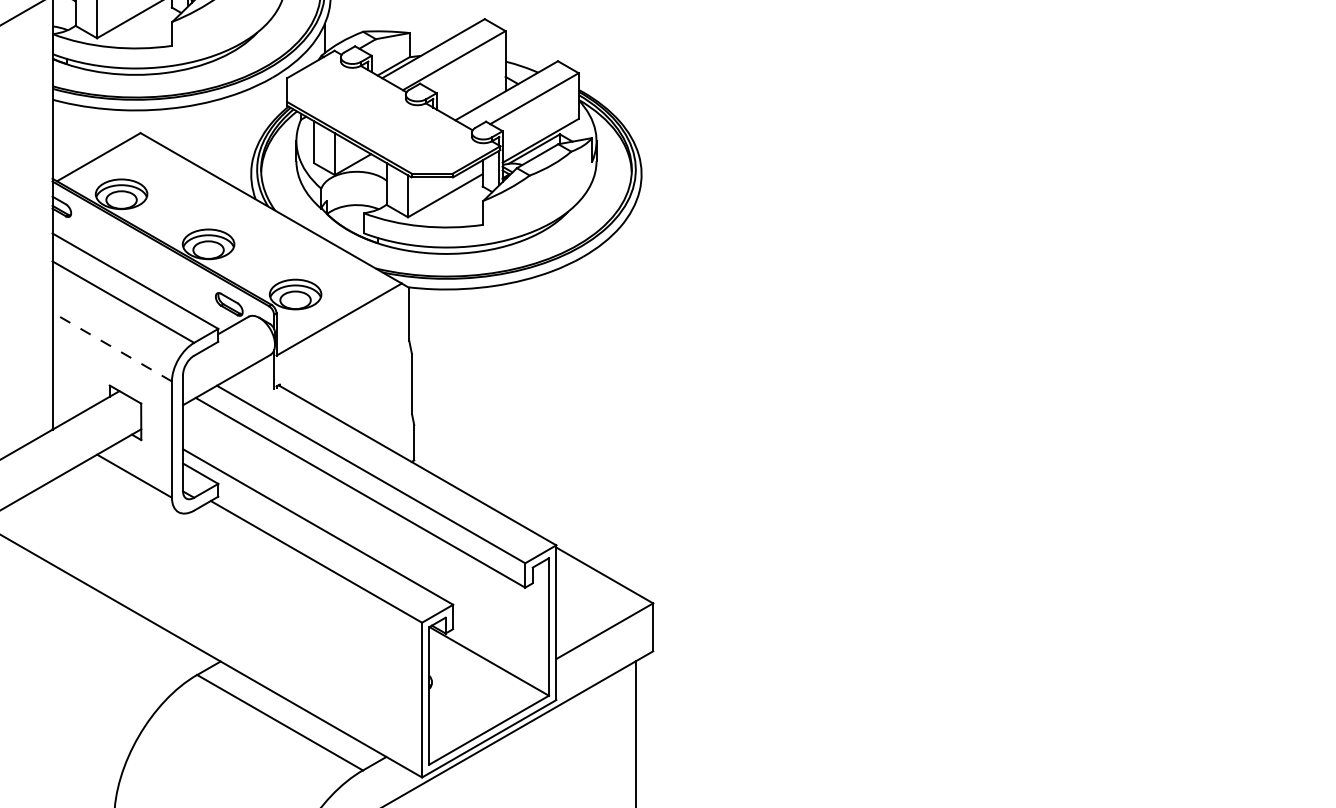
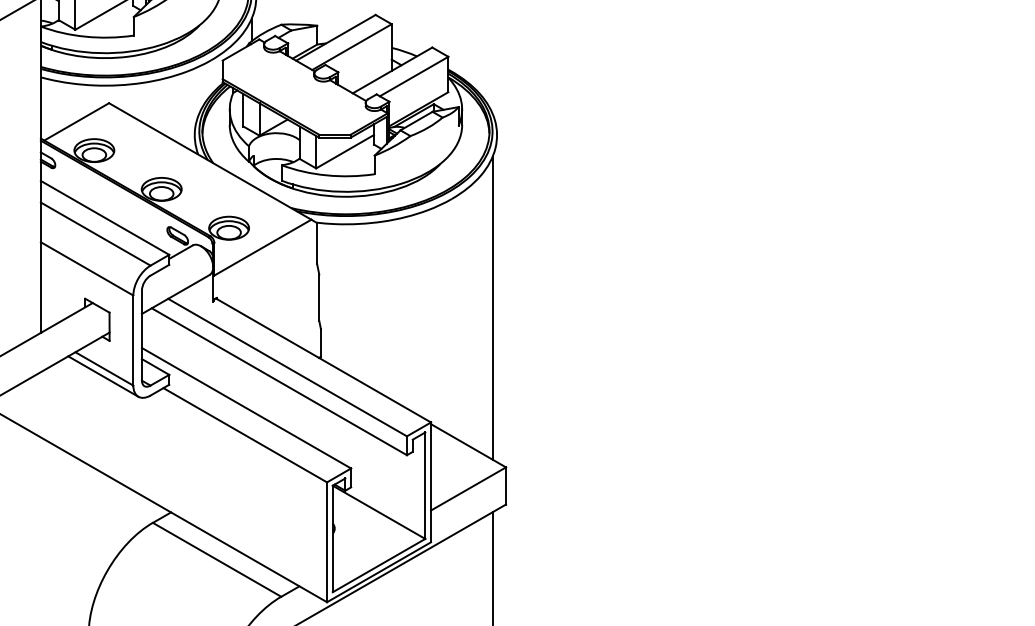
line: (112, 347) -> (87, 269), dashed -> solid
line: (635, 397) -> (492, 307), added
line: (132, 485) -> (102, 376), added

